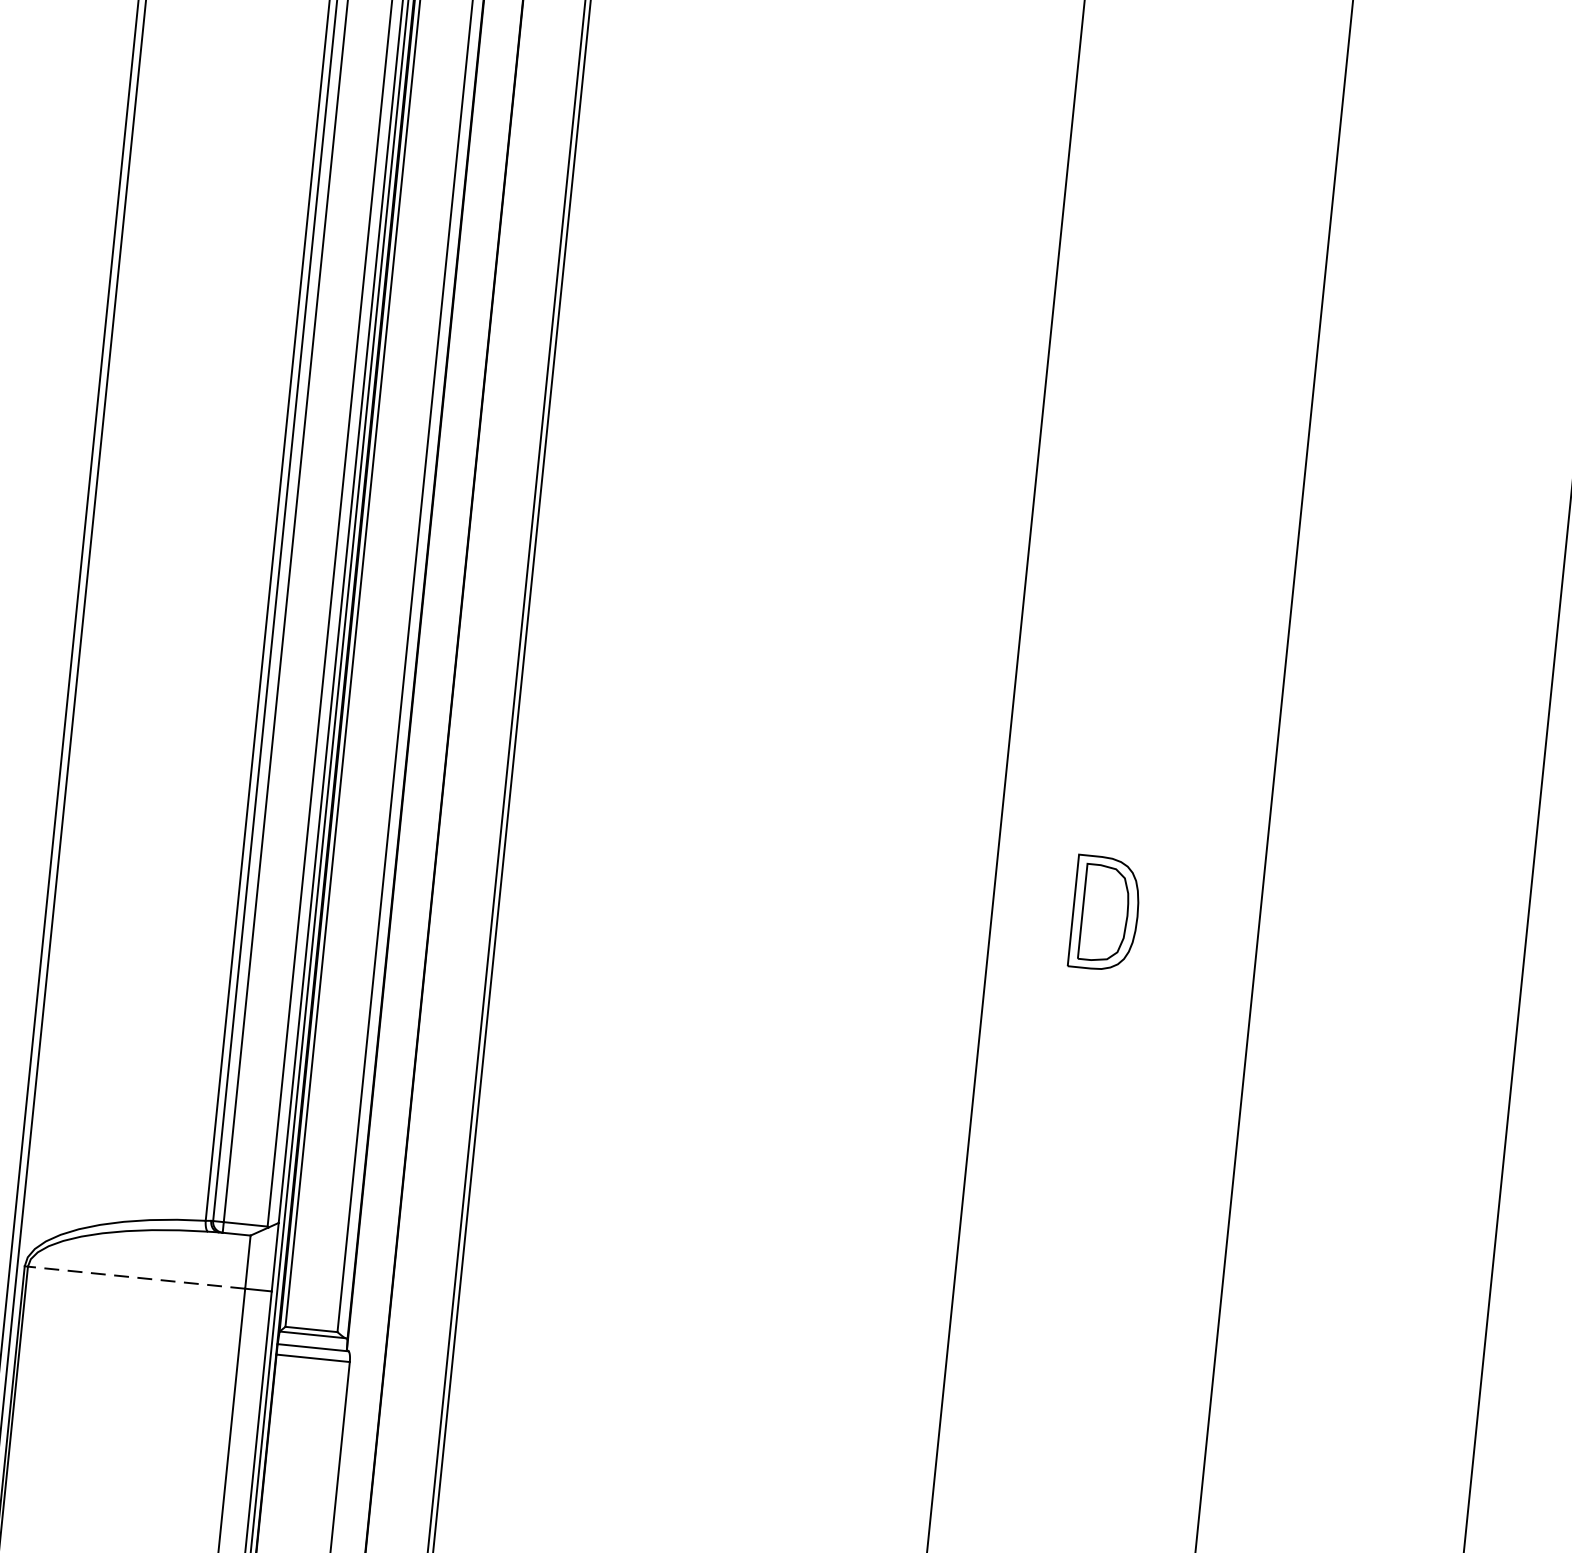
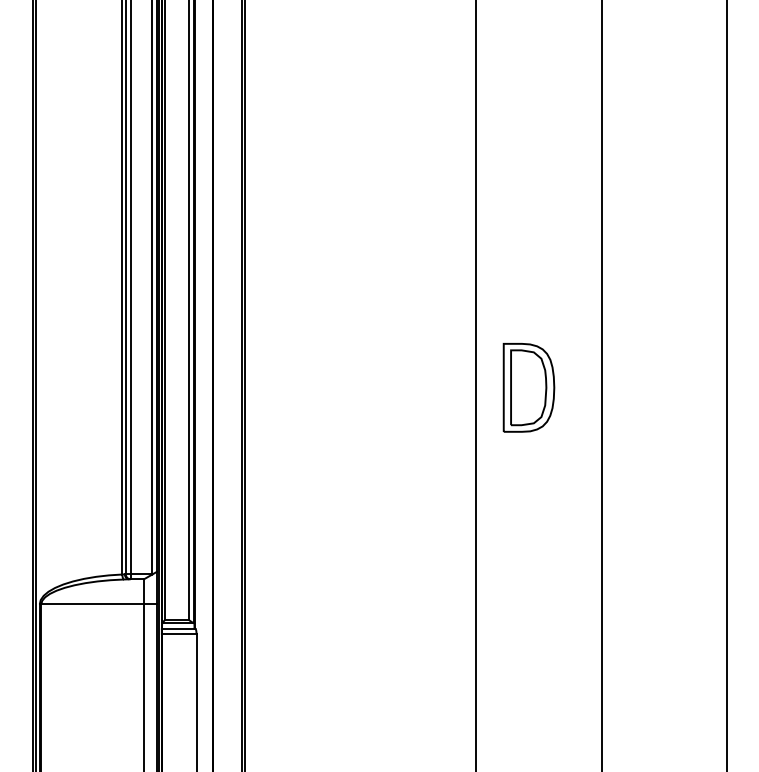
part: (1104, 912) -> (528, 387), size x1.67
line: (136, 1277) -> (92, 604), dashed -> solid

